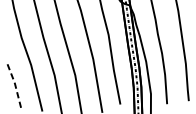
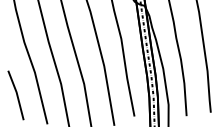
line: (15, 84) -> (17, 94), dashed -> solid

